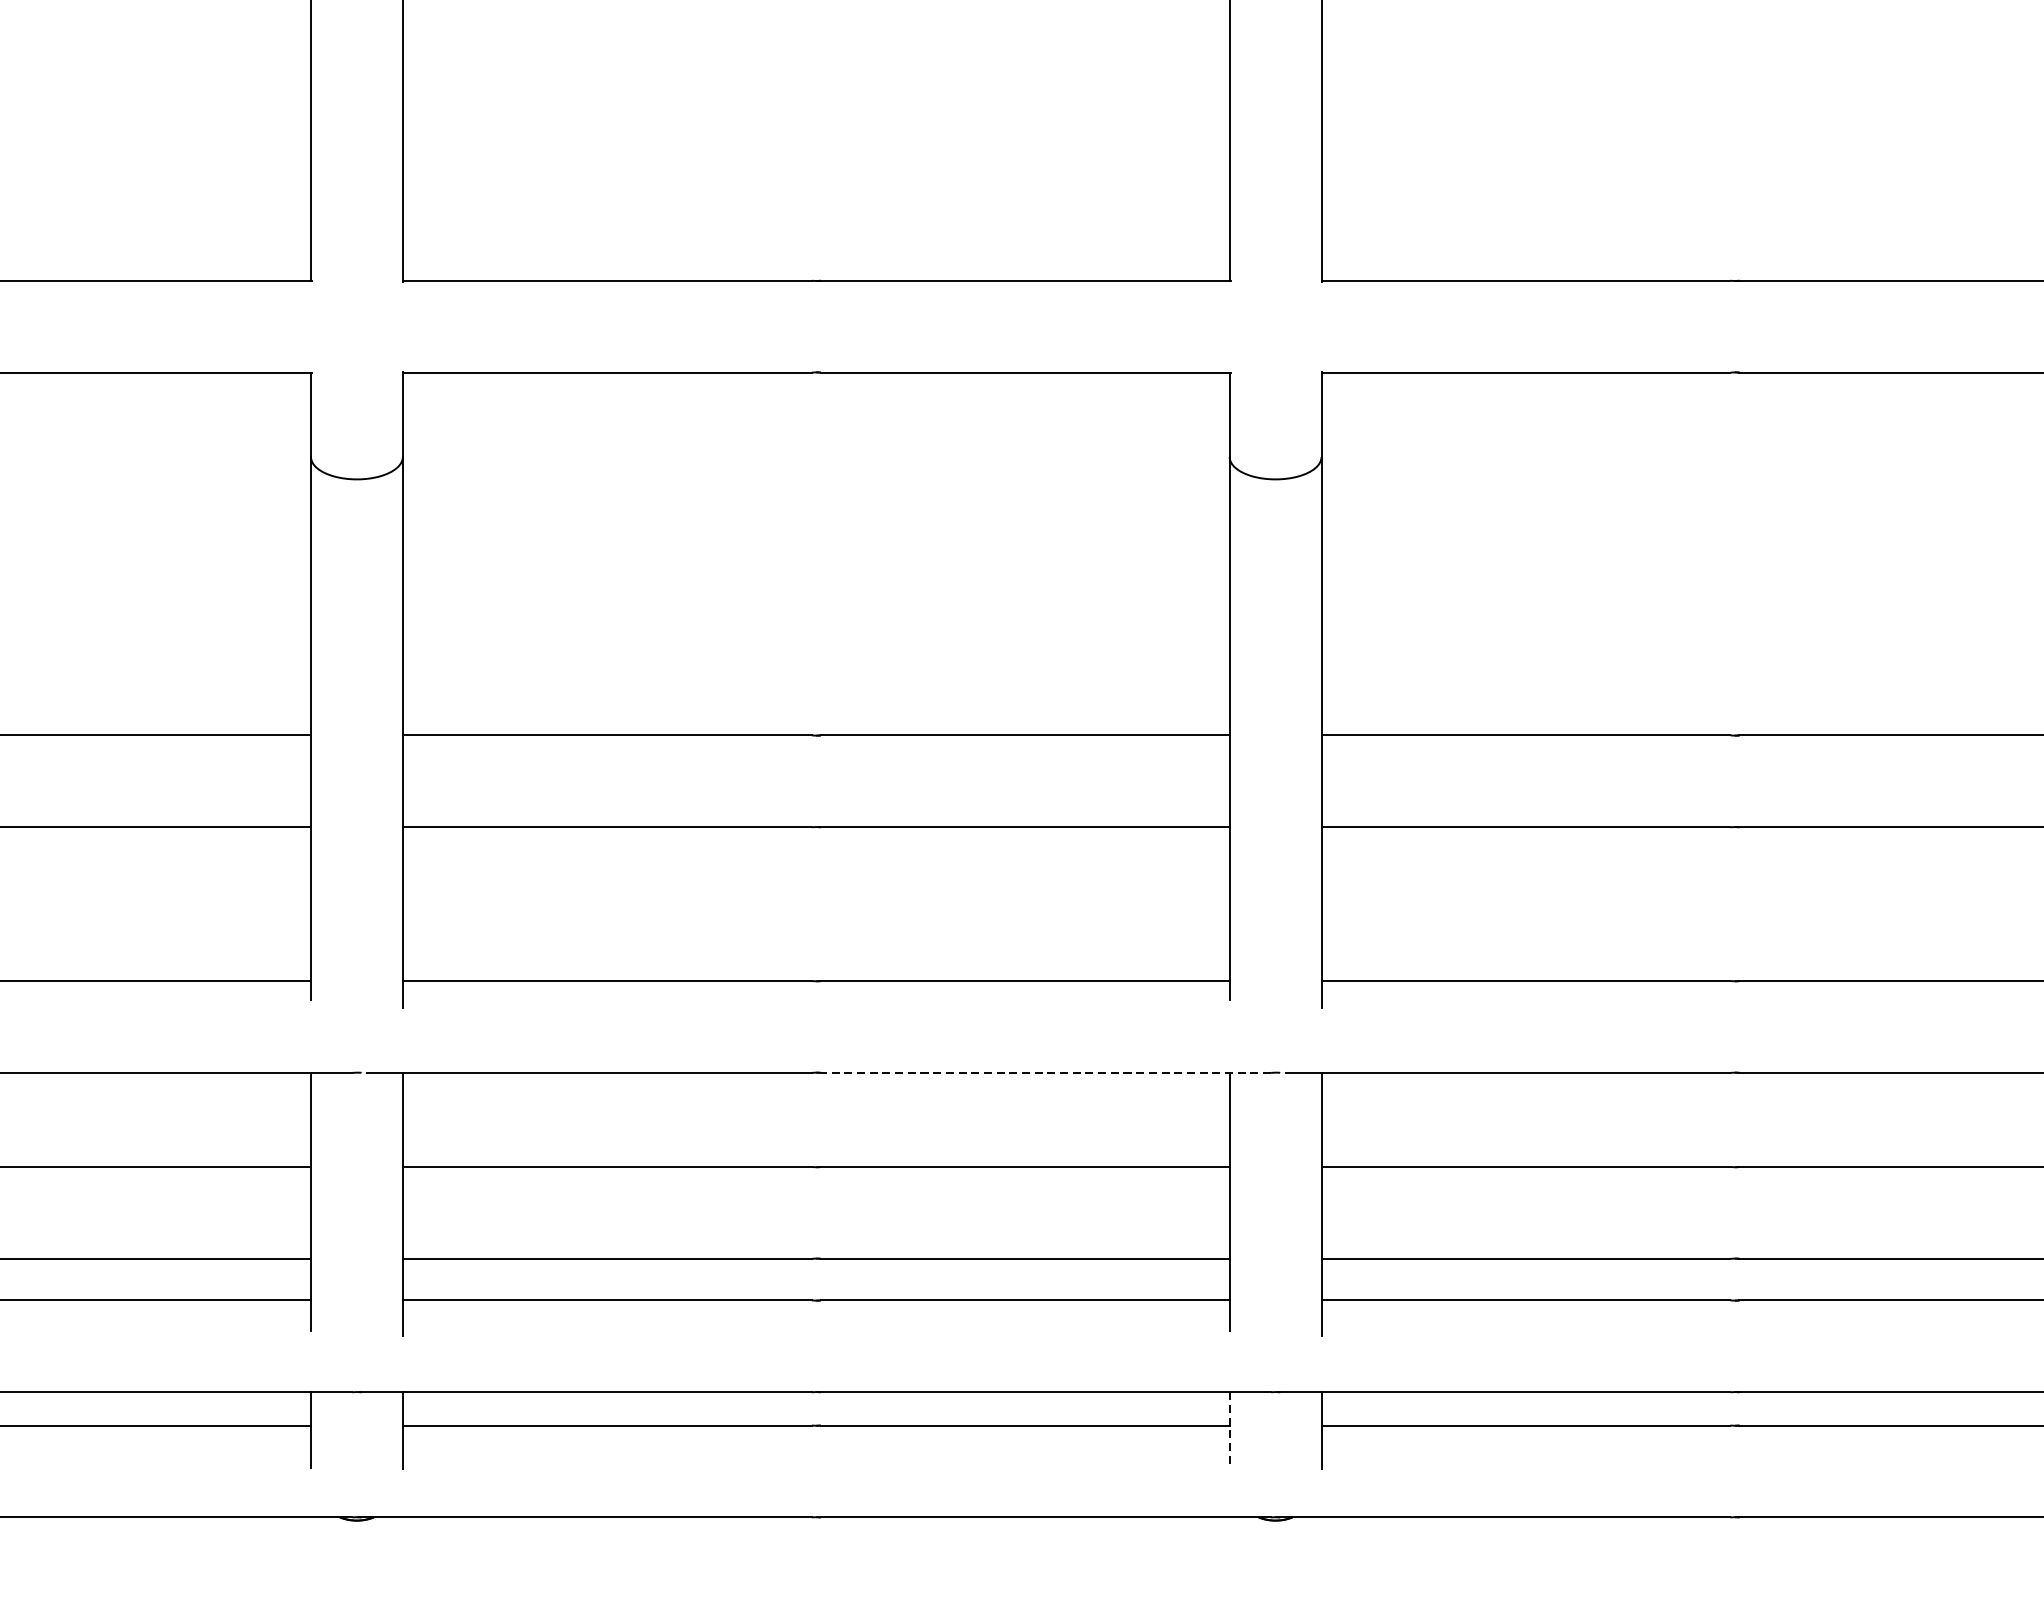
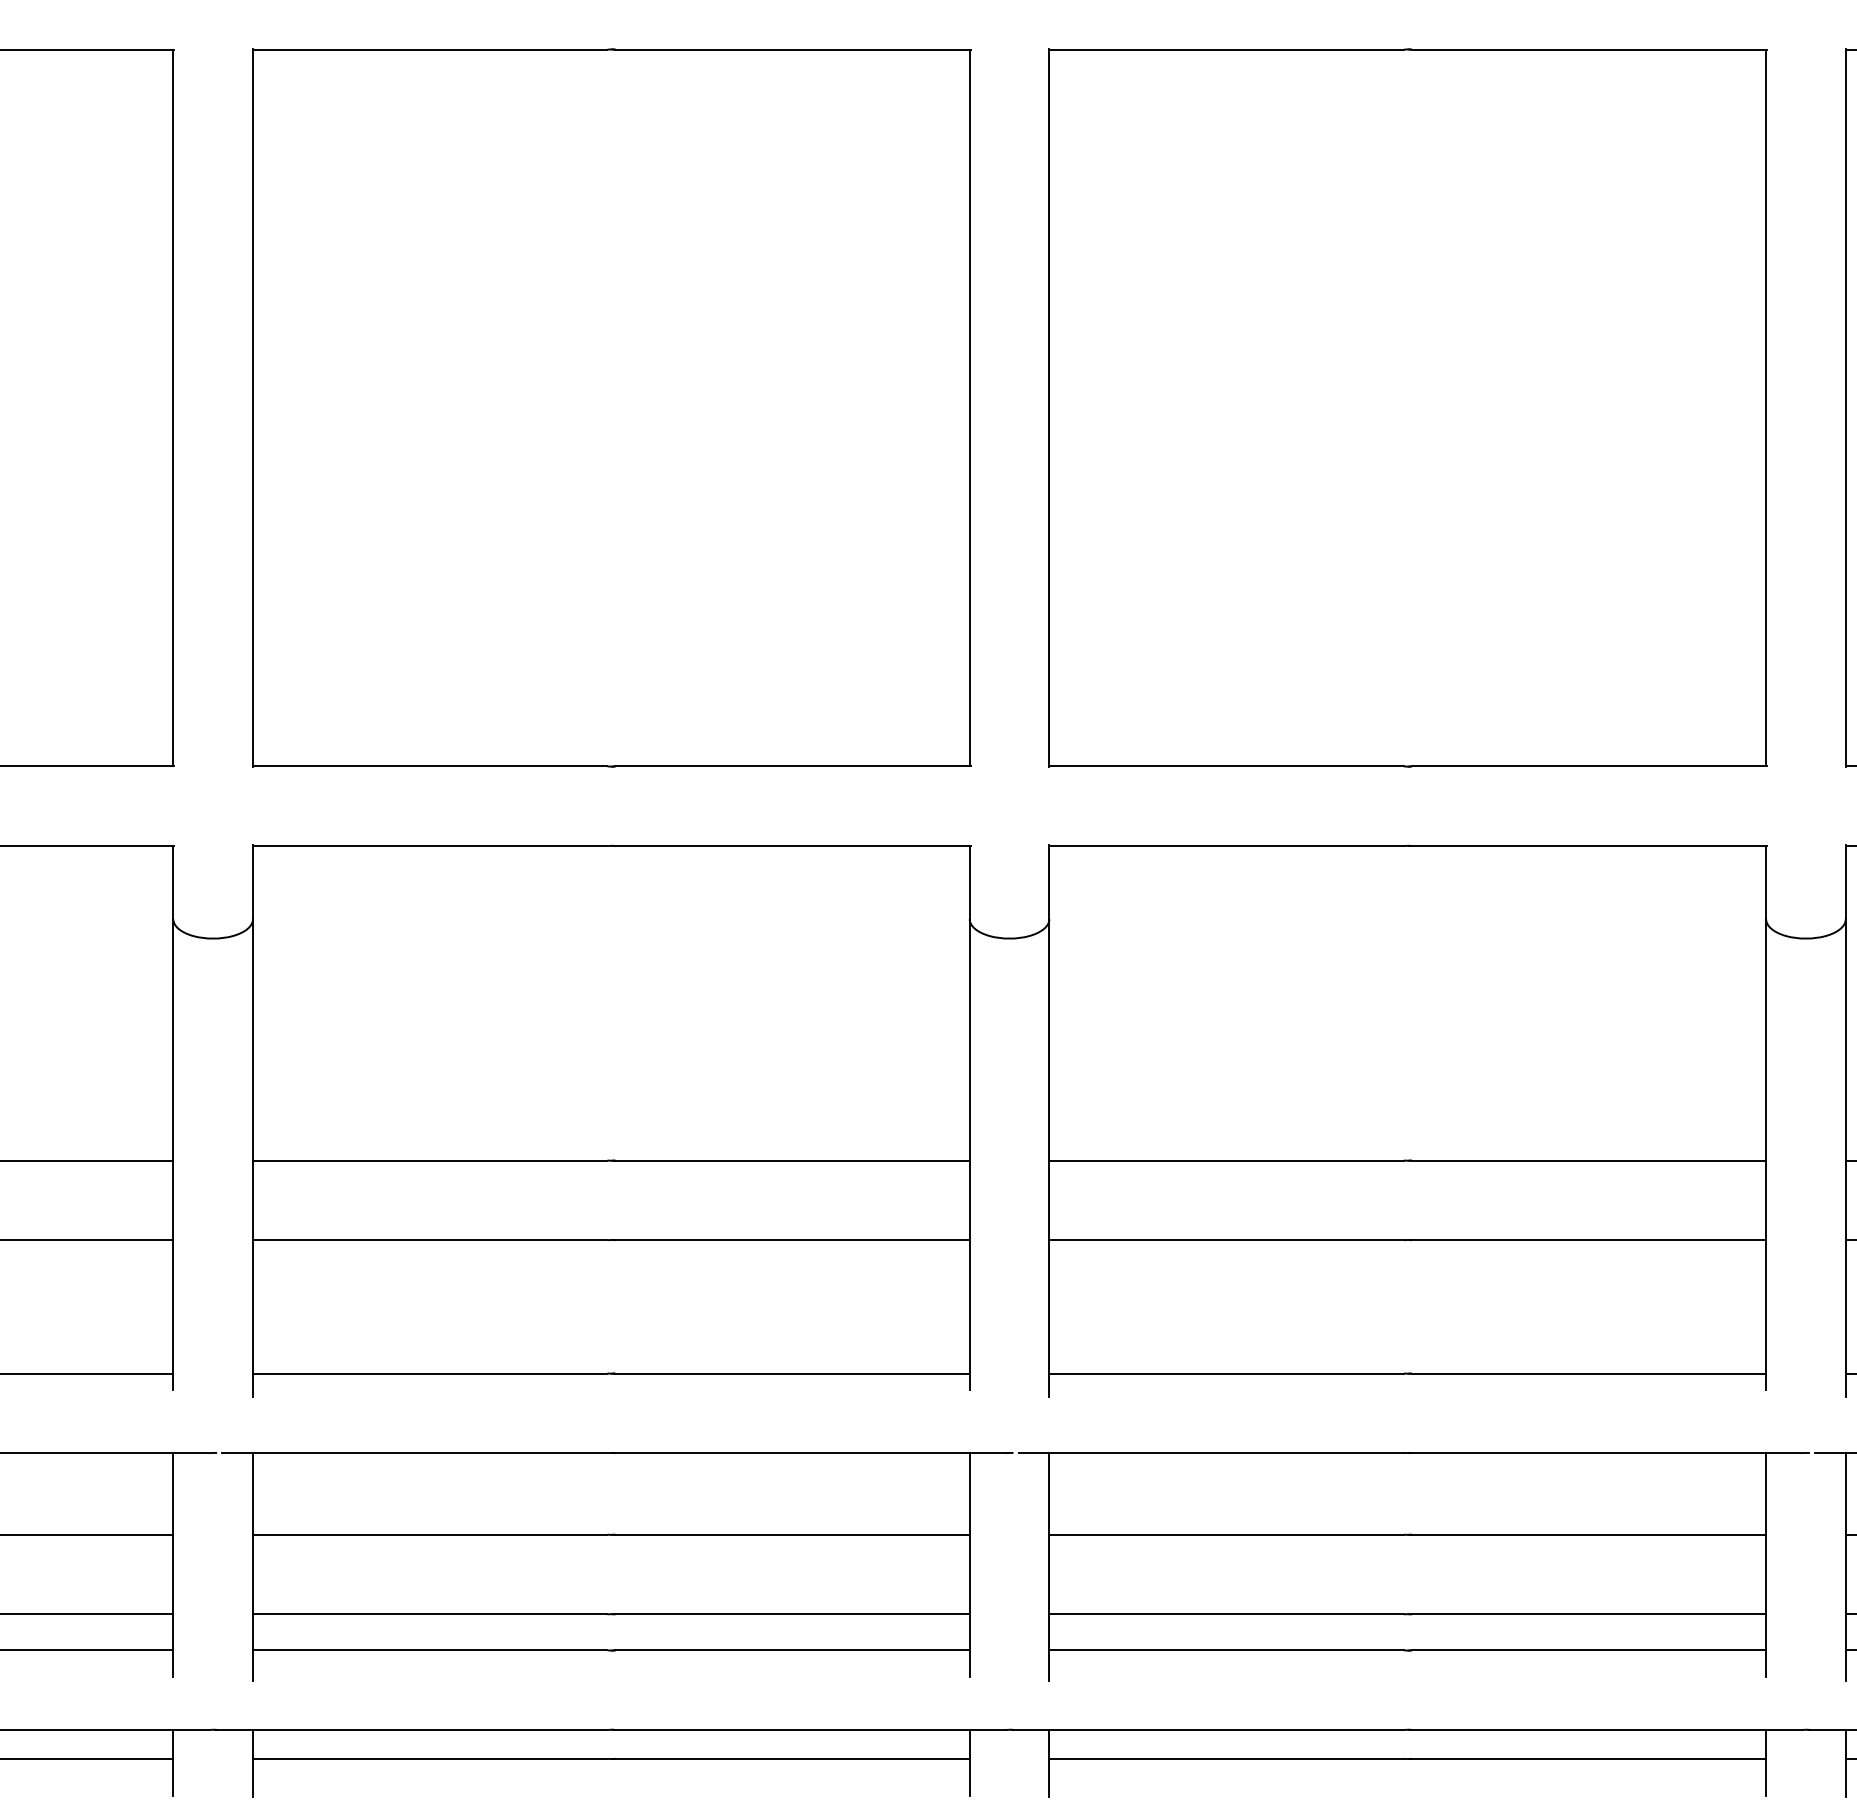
line: (1044, 1073) -> (809, 1453), dashed -> solid
line: (1229, 1429) -> (969, 1762), dashed -> solid

